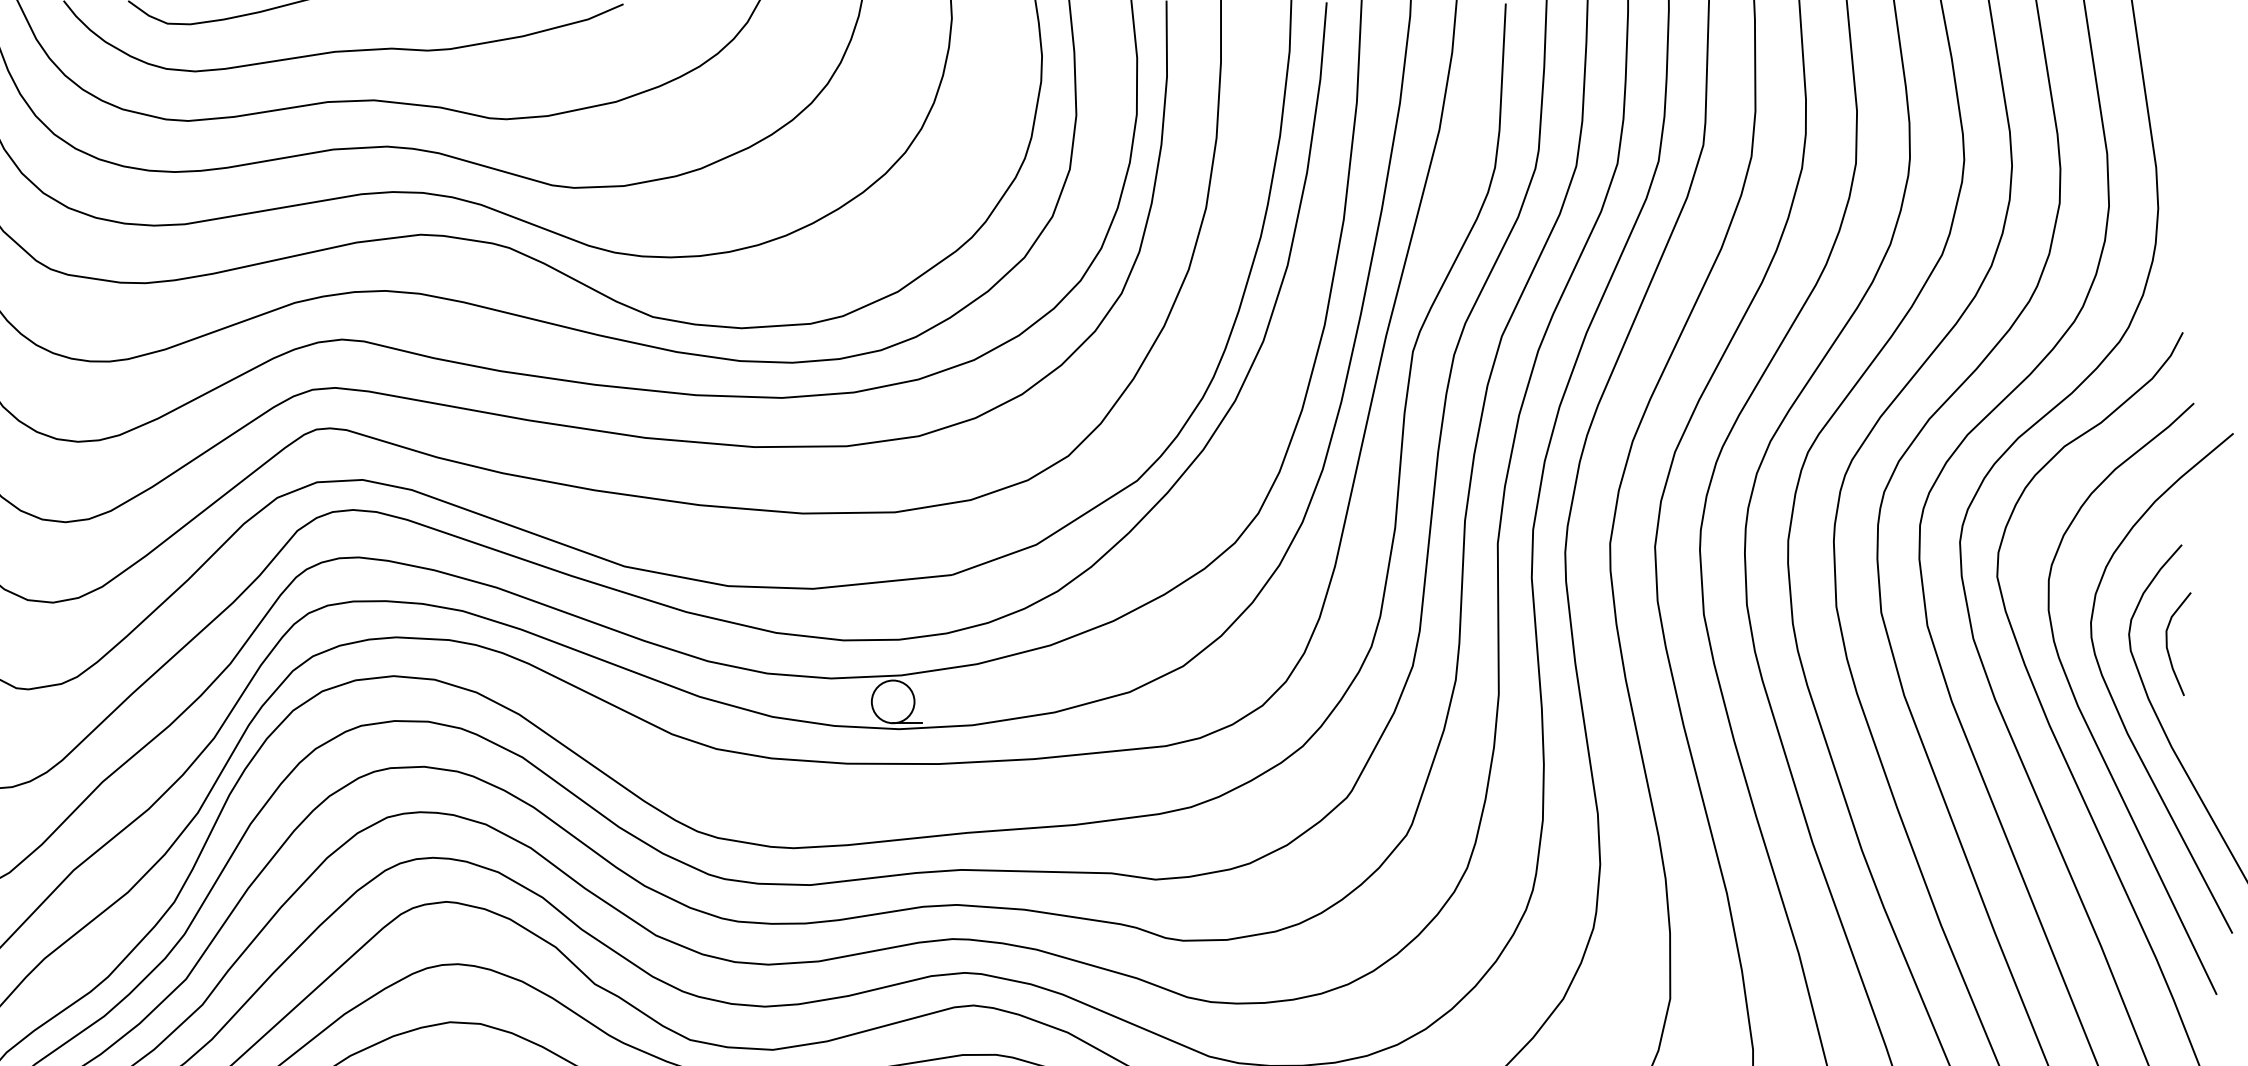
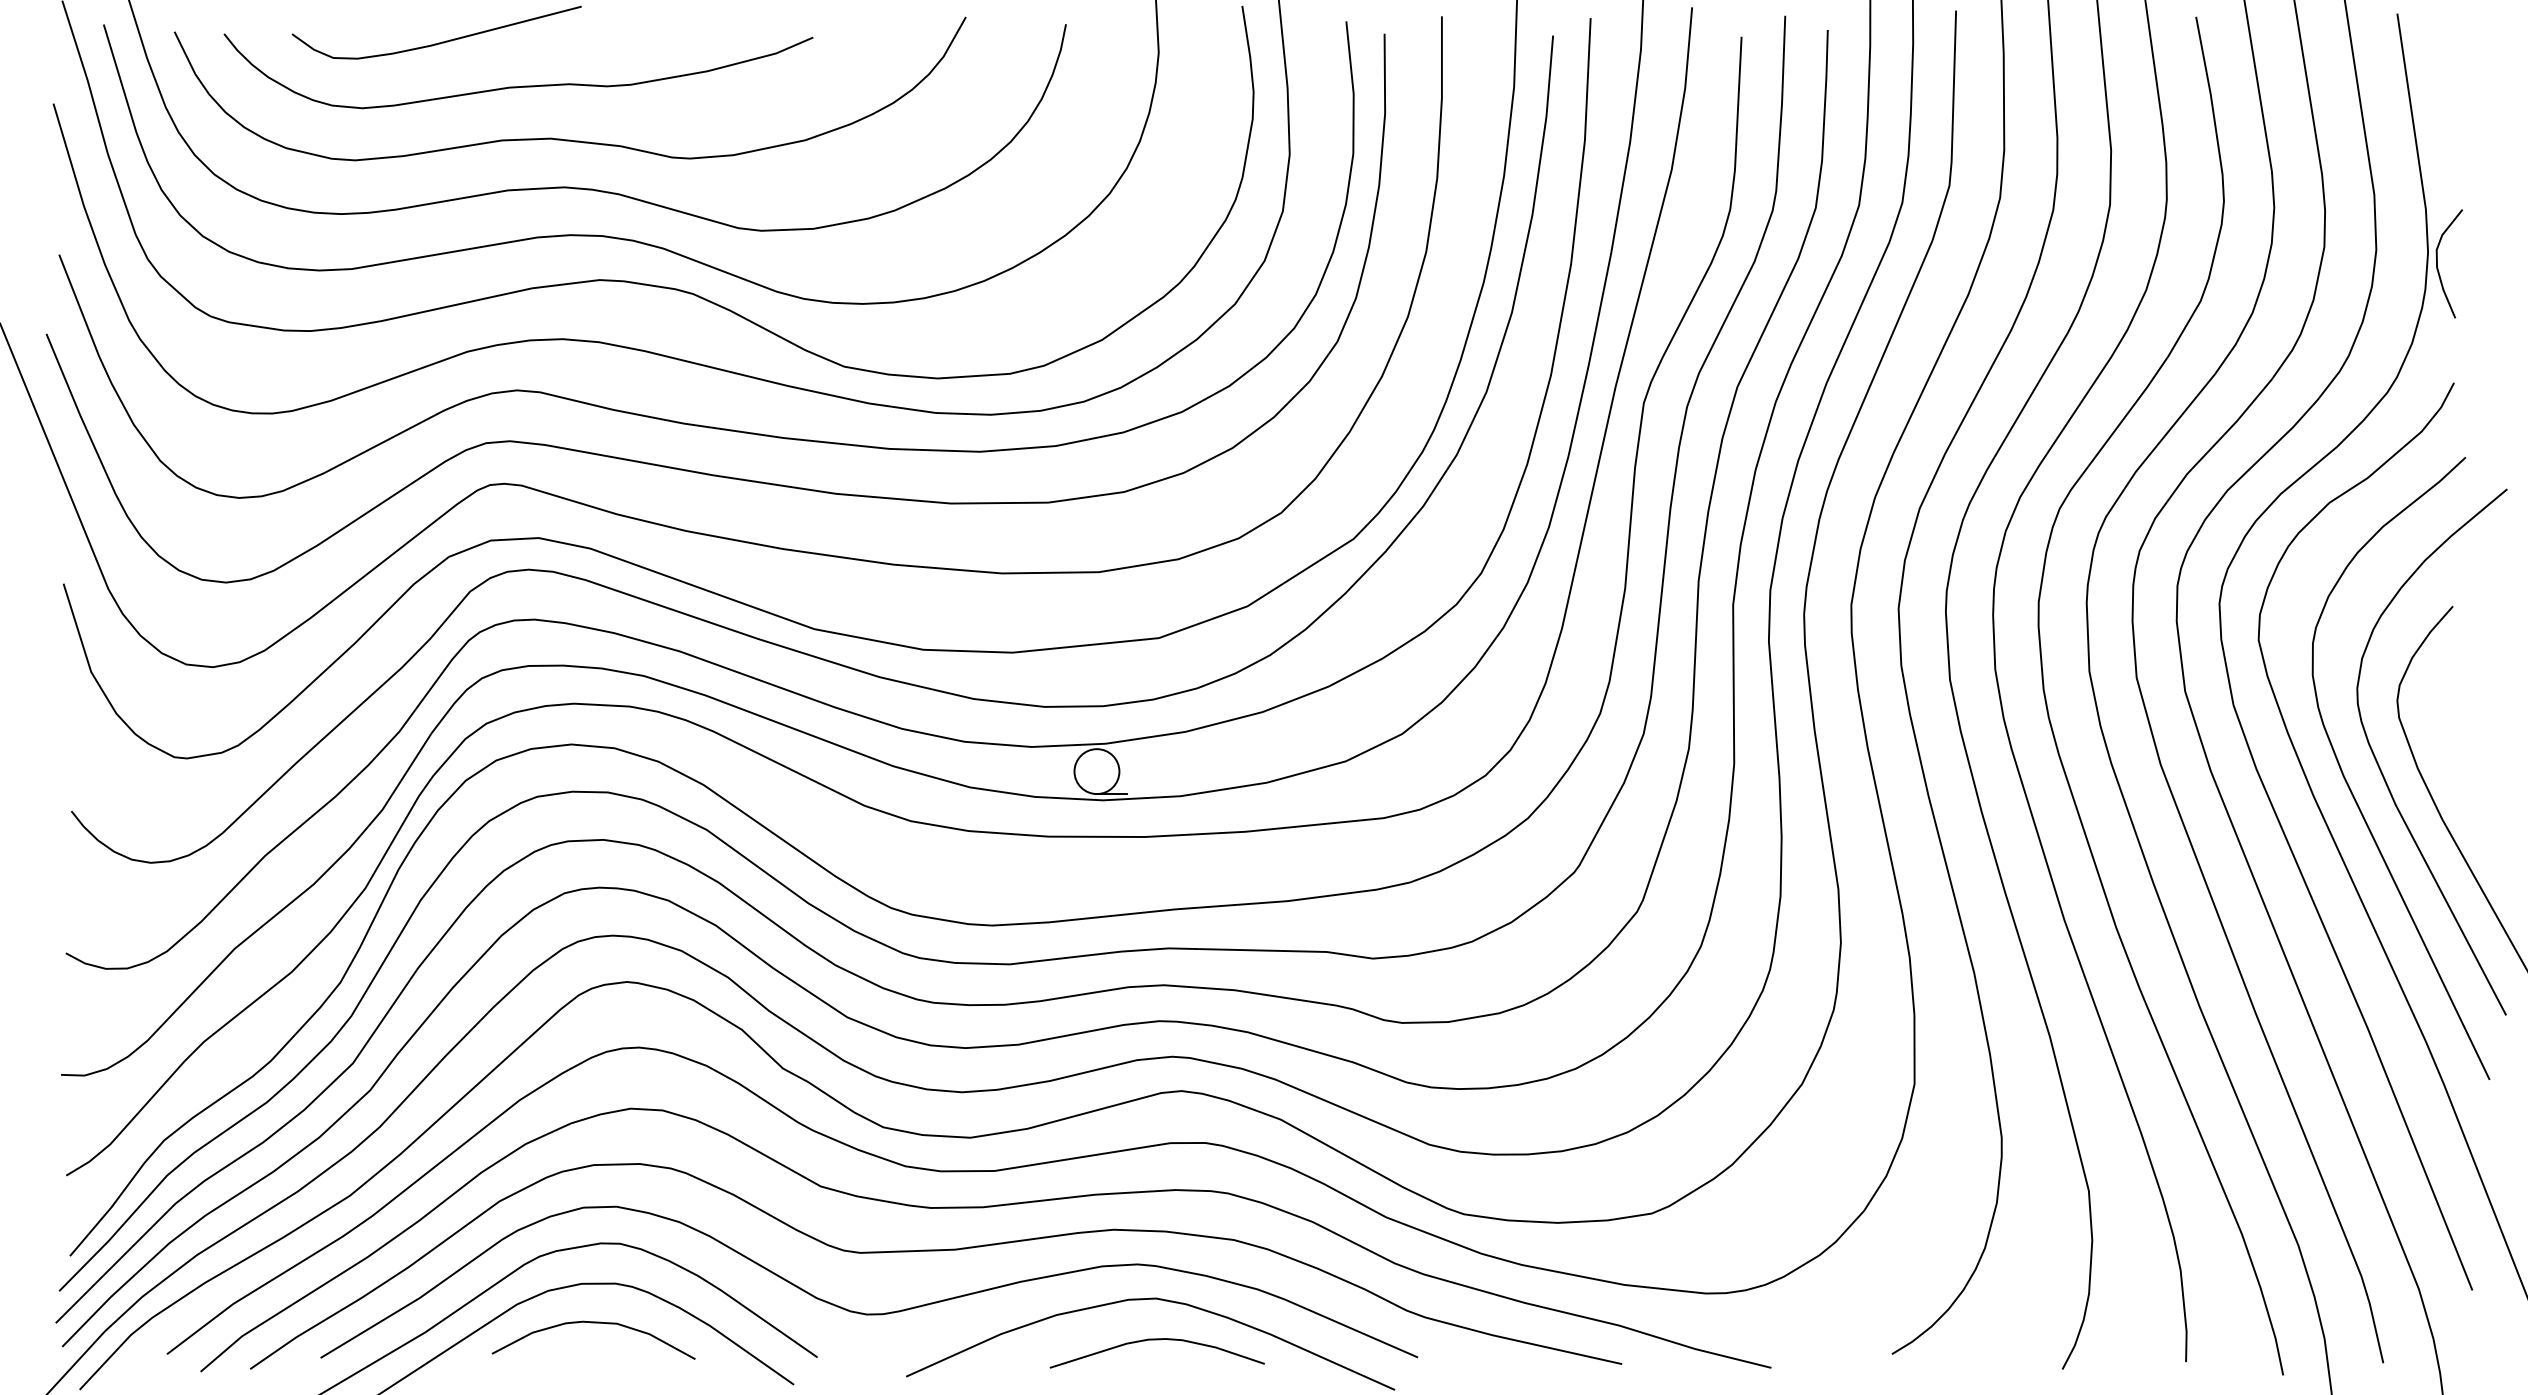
curve: (2167, 643) -> (2437, 263), moved

